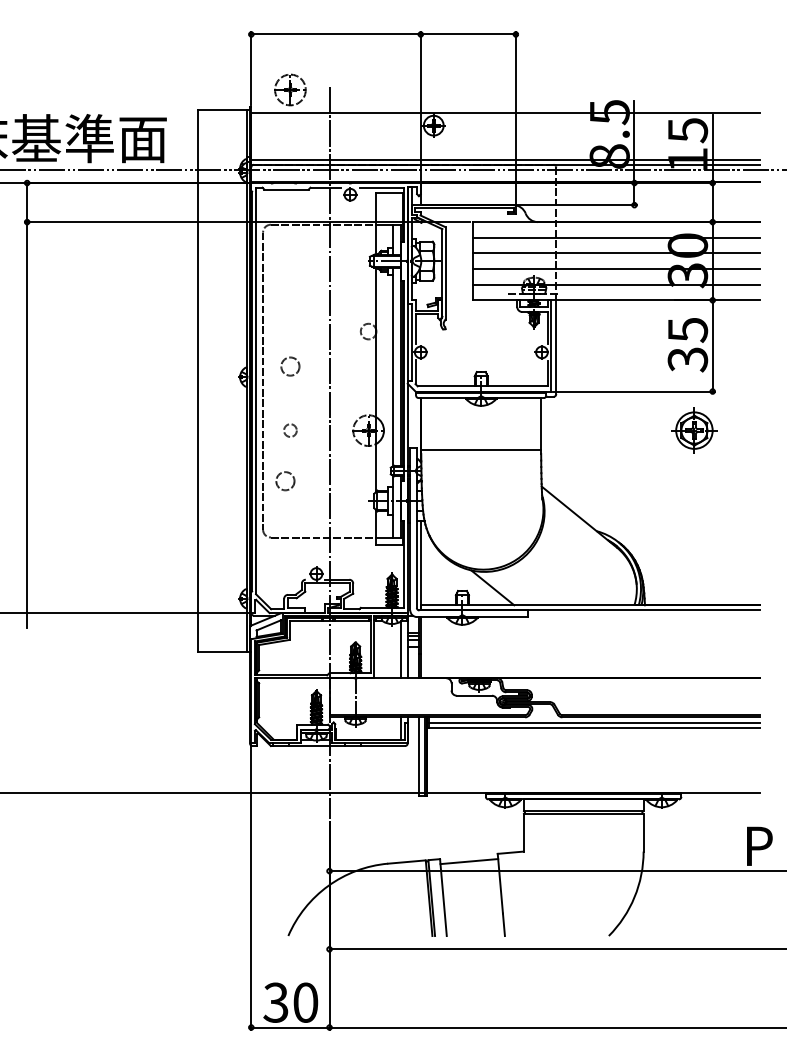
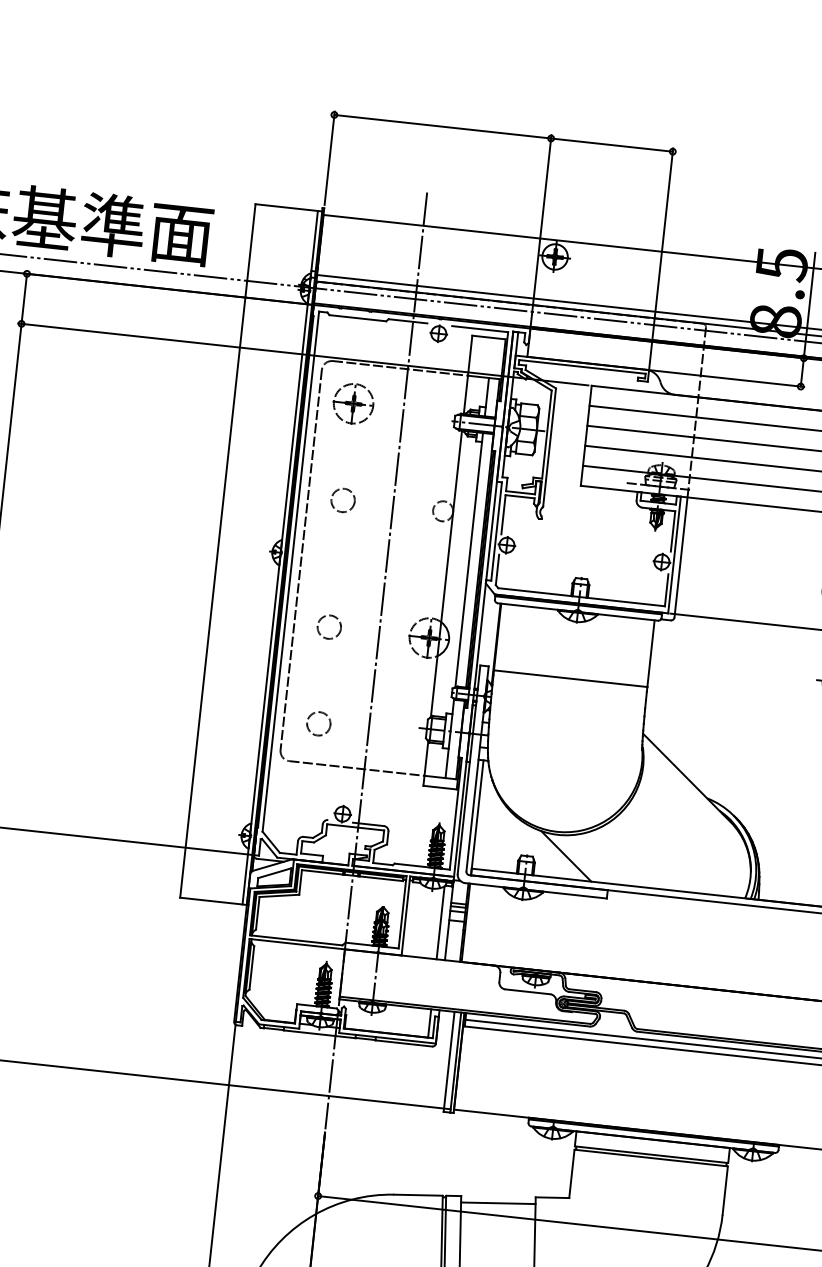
part: (290, 89) -> (353, 403), moved
circle: (290, 366) -> (343, 500), moved
circle: (290, 430) -> (329, 626), size x1.43
circle: (285, 481) -> (318, 724), moved

